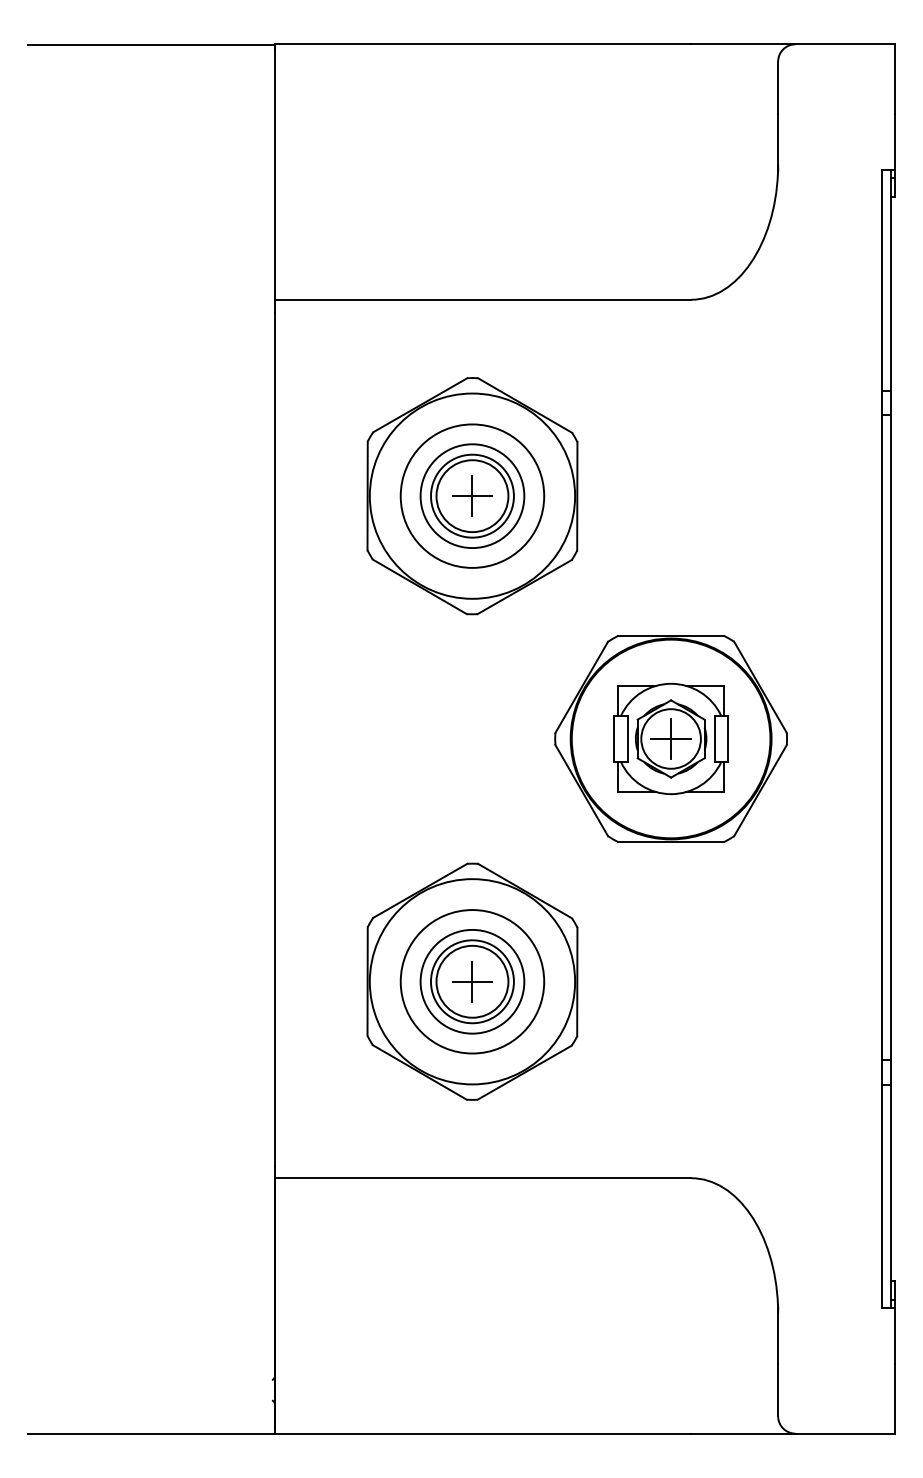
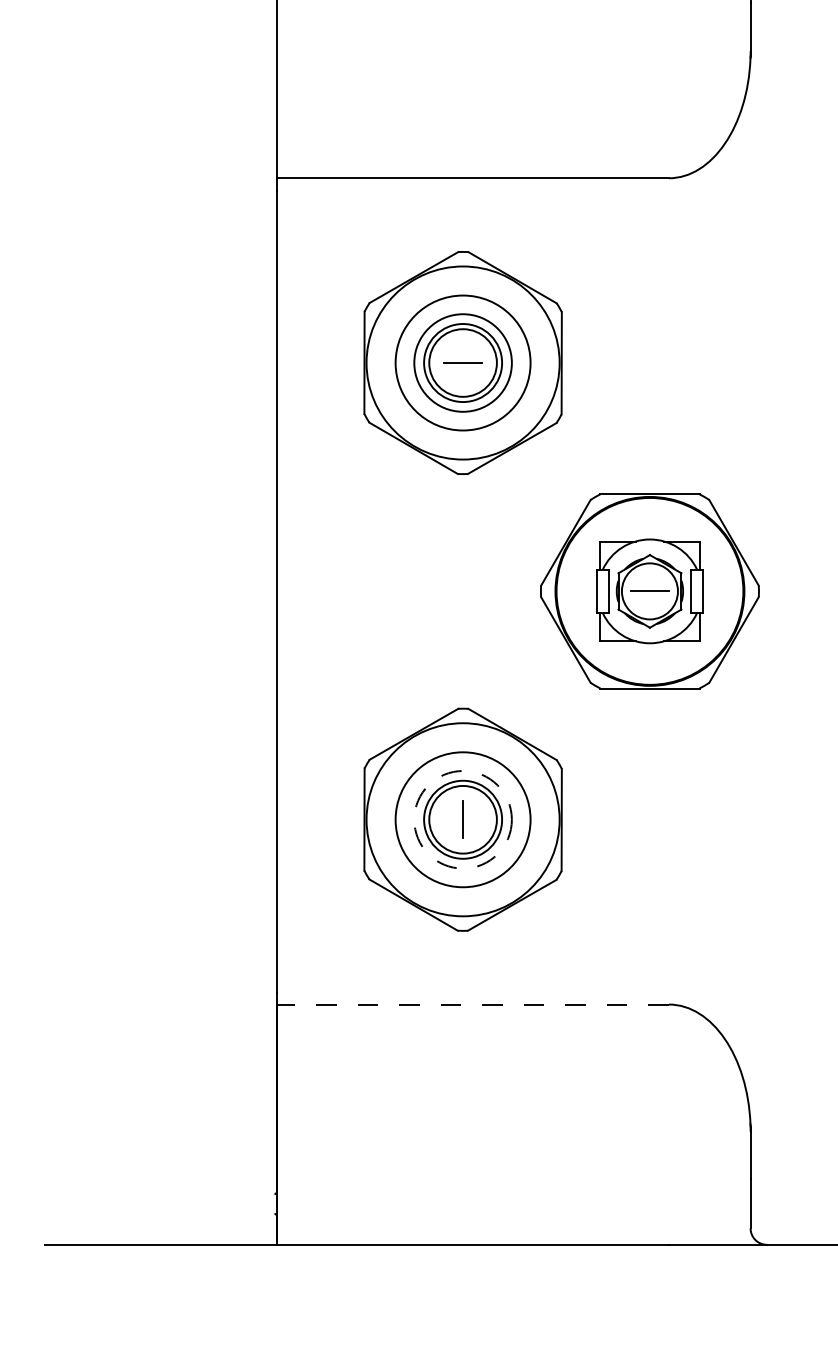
line: (472, 496) -> (463, 363), removed
line: (671, 738) -> (650, 590), removed
circle: (472, 981) -> (463, 819), solid -> dashed
line: (472, 981) -> (463, 819), removed
line: (482, 1178) -> (472, 1004), solid -> dashed

